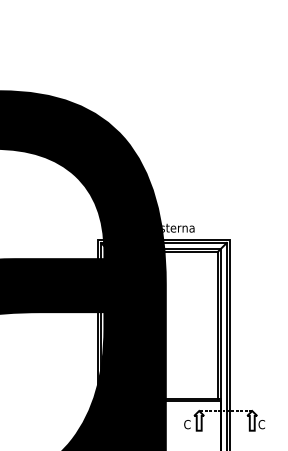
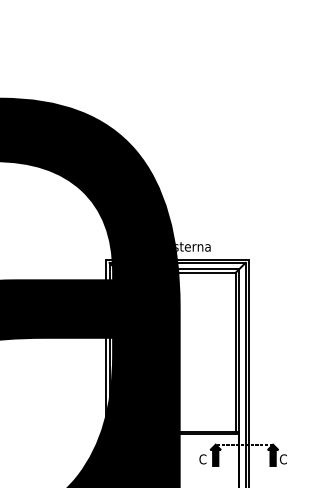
fill: (199, 420) -> (216, 454), added
fill: (252, 420) -> (273, 454), added

